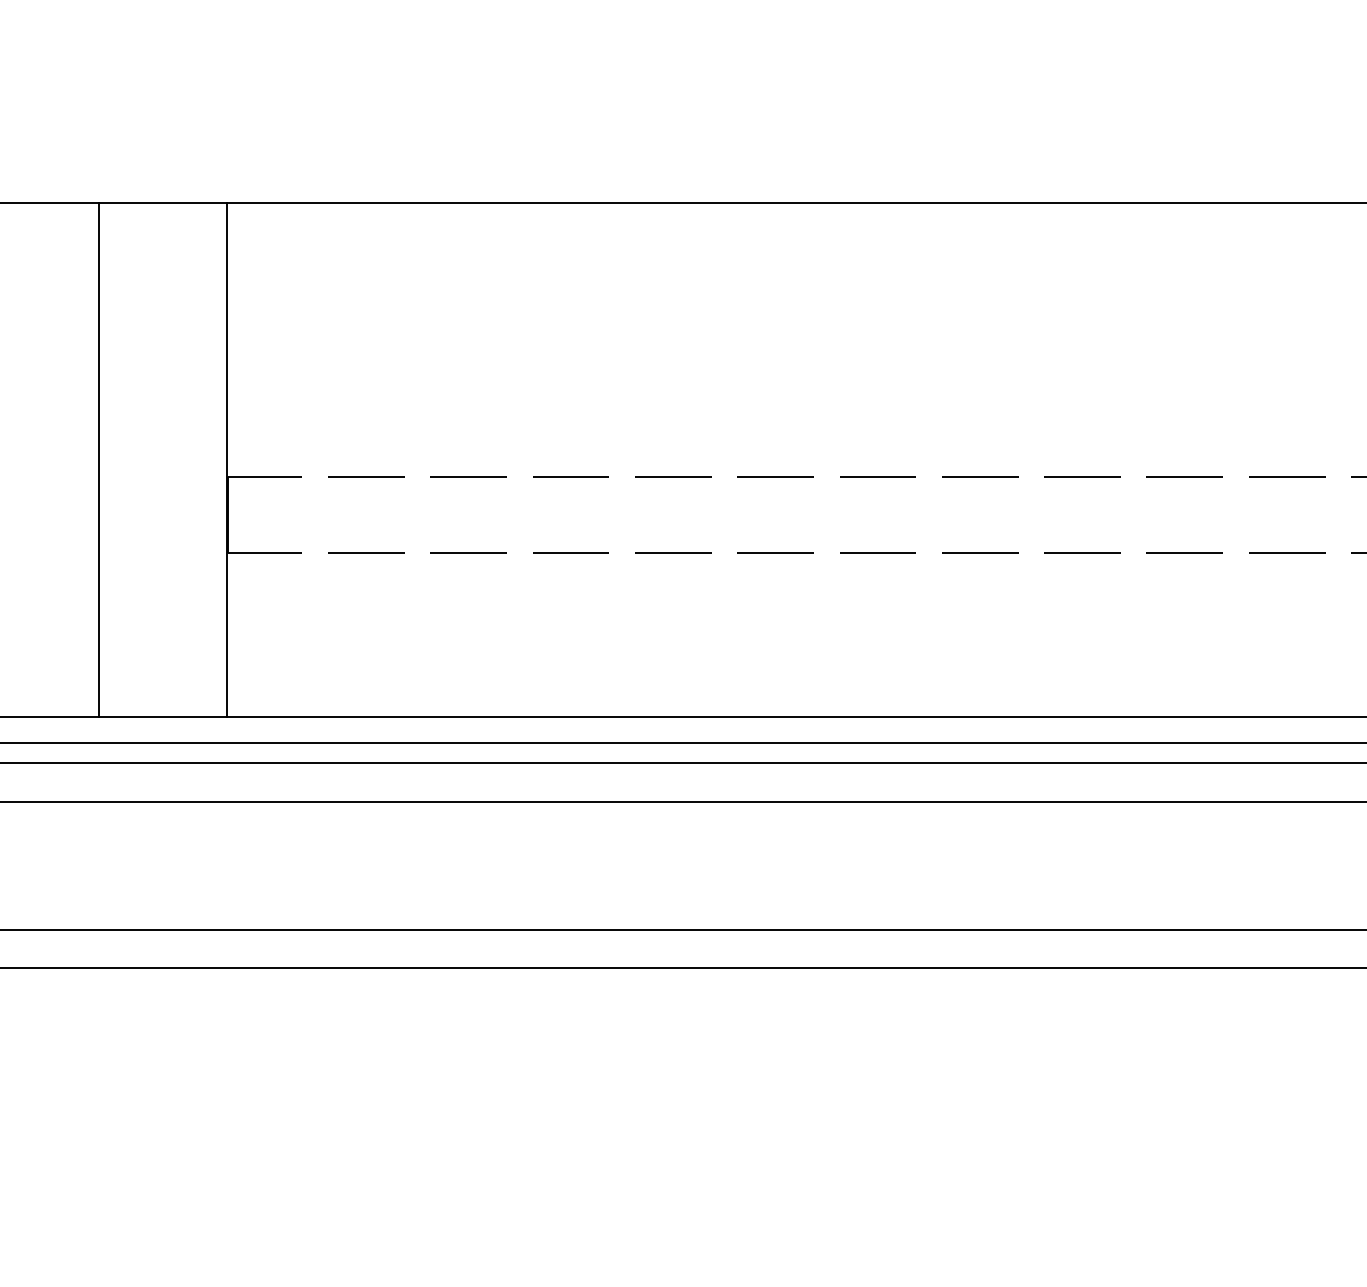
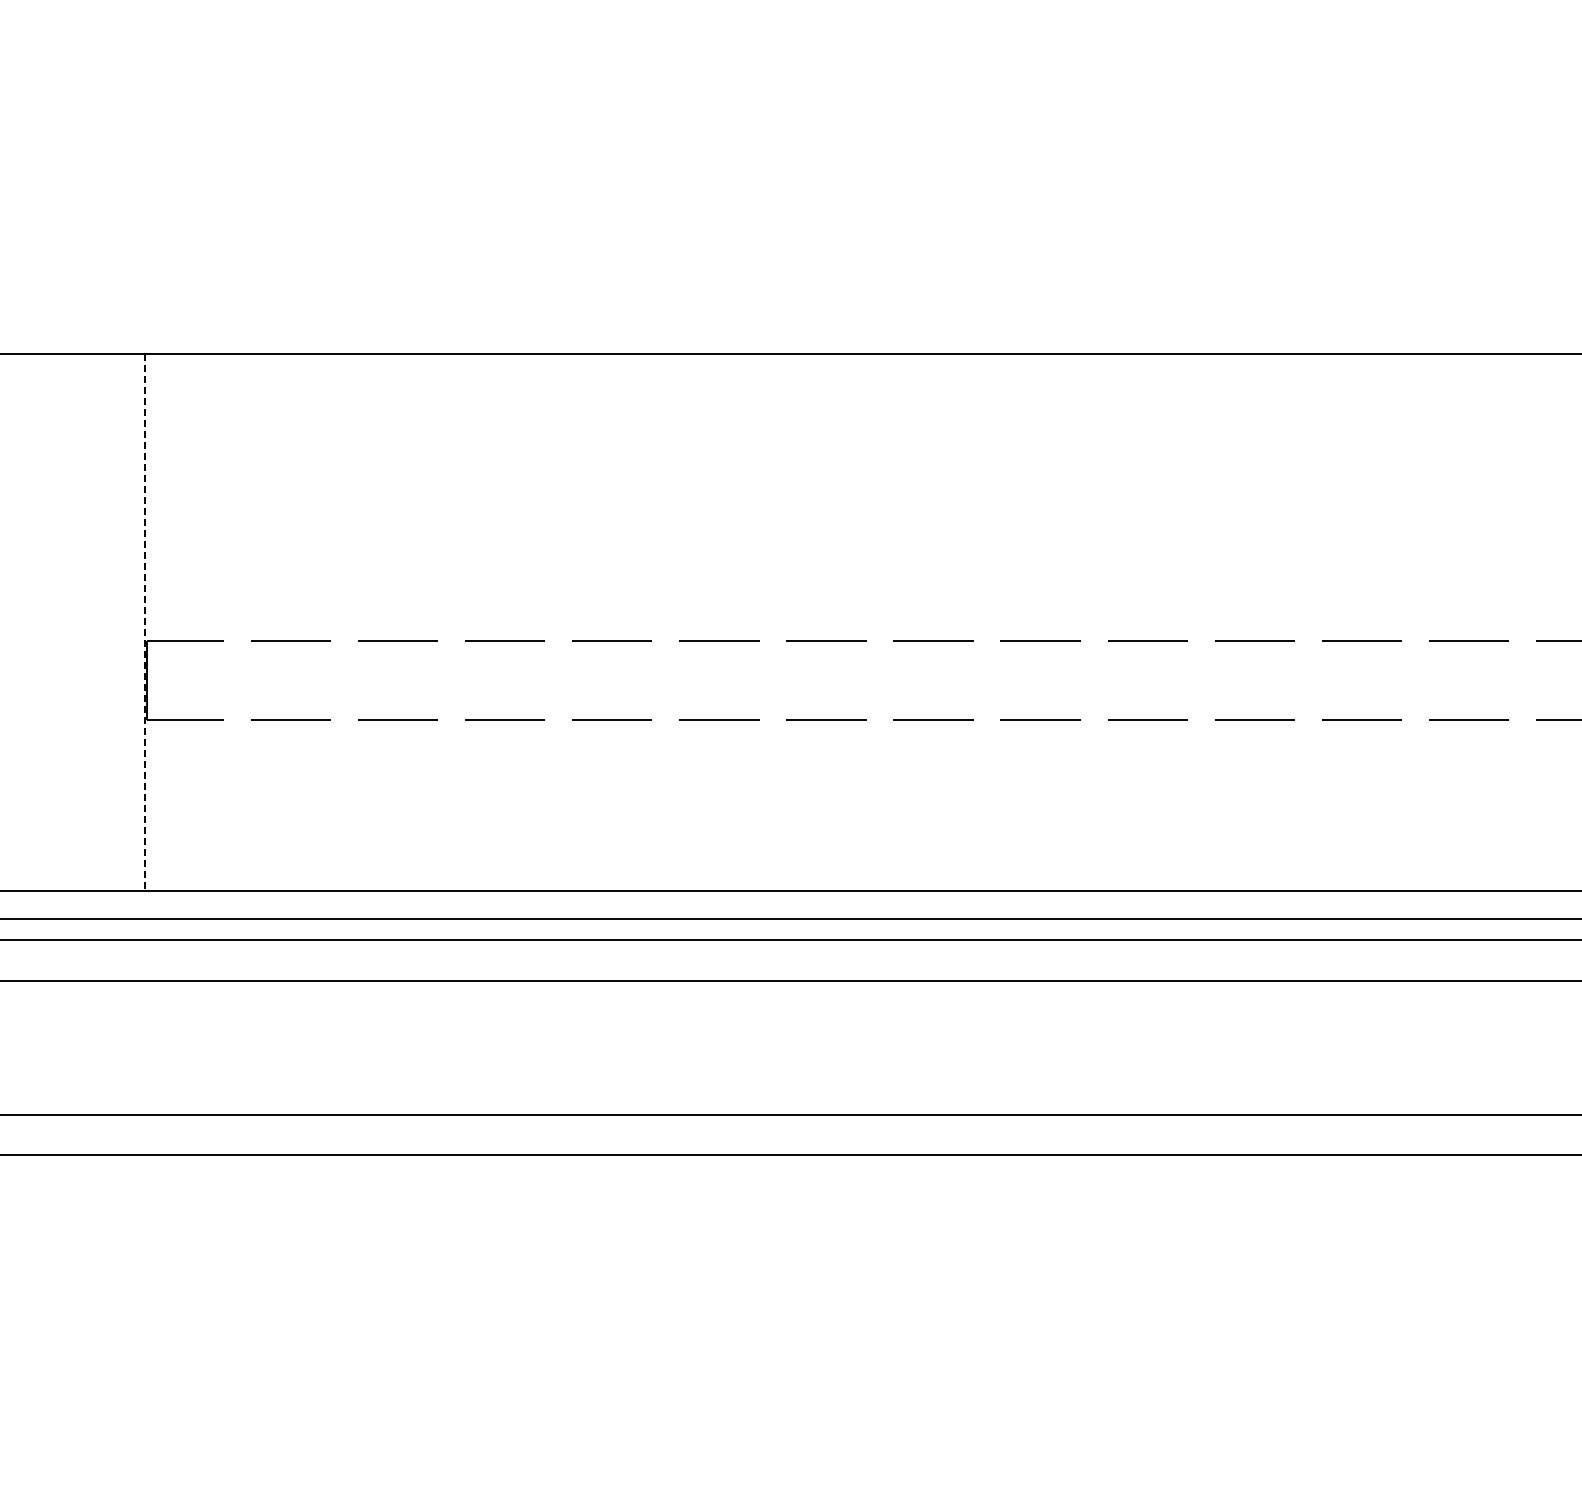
line: (99, 459) -> (11, 622), removed
line: (227, 459) -> (145, 622), solid -> dashed

